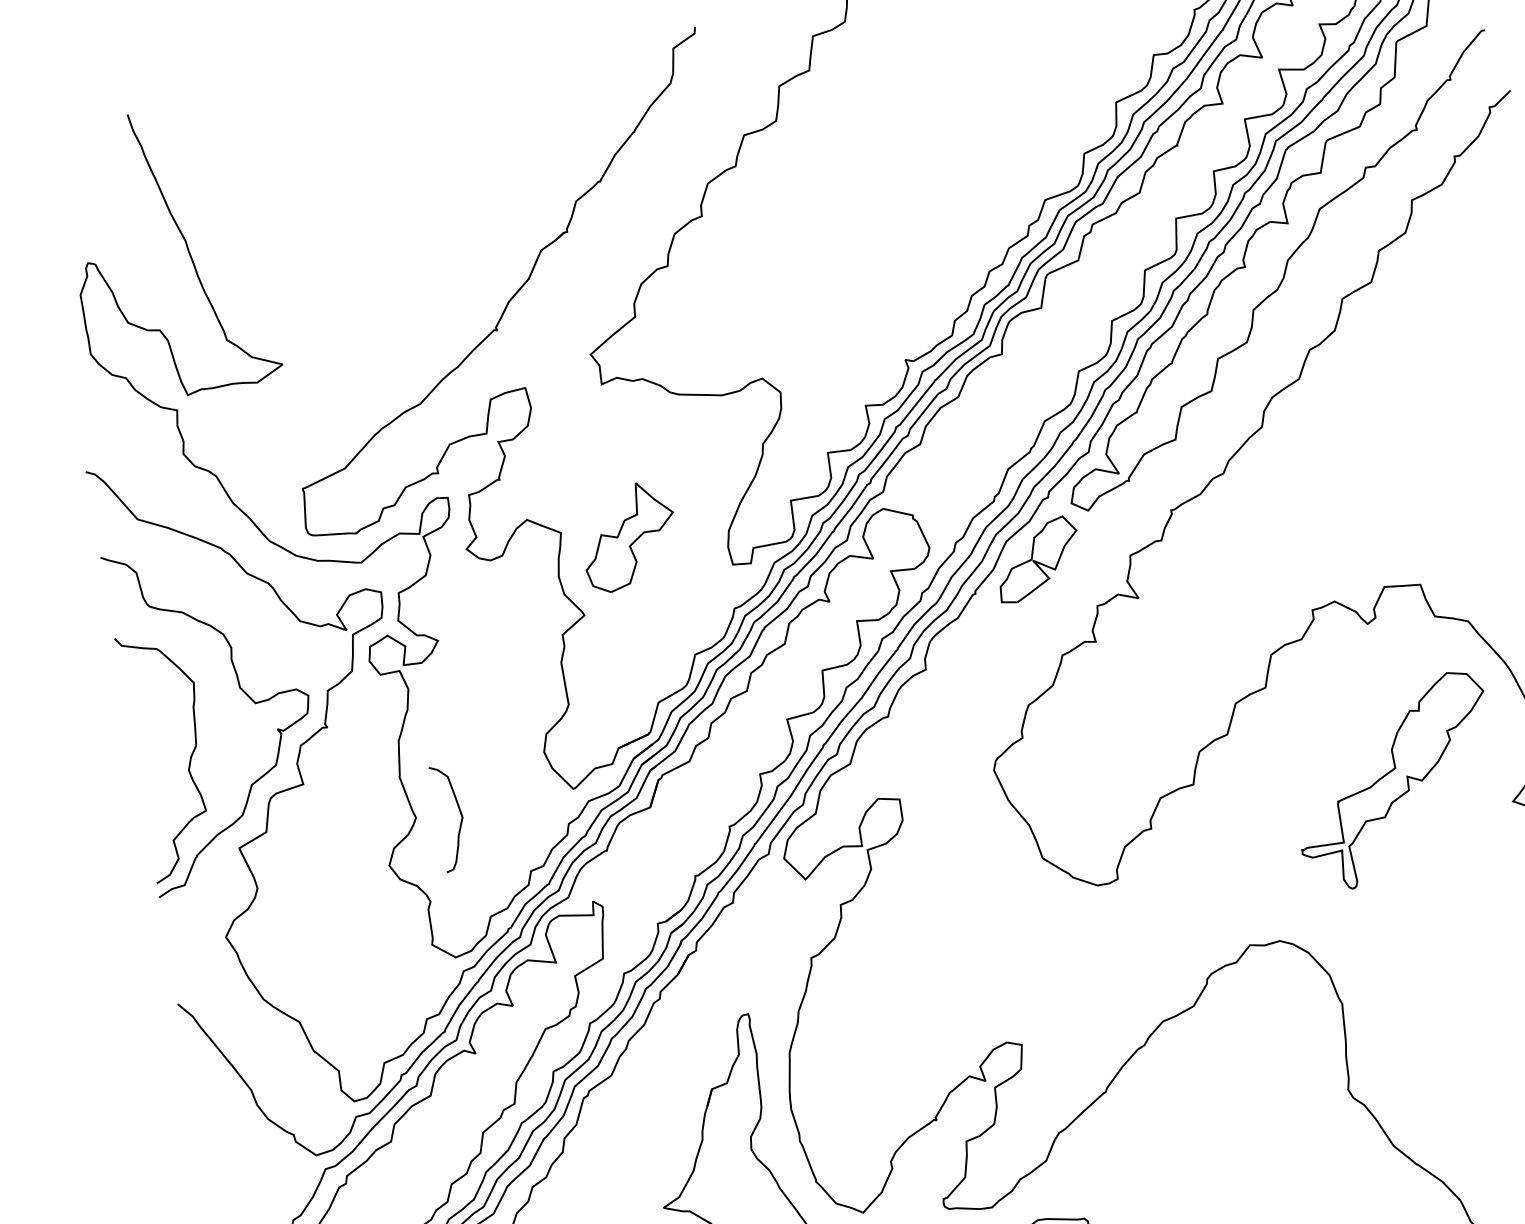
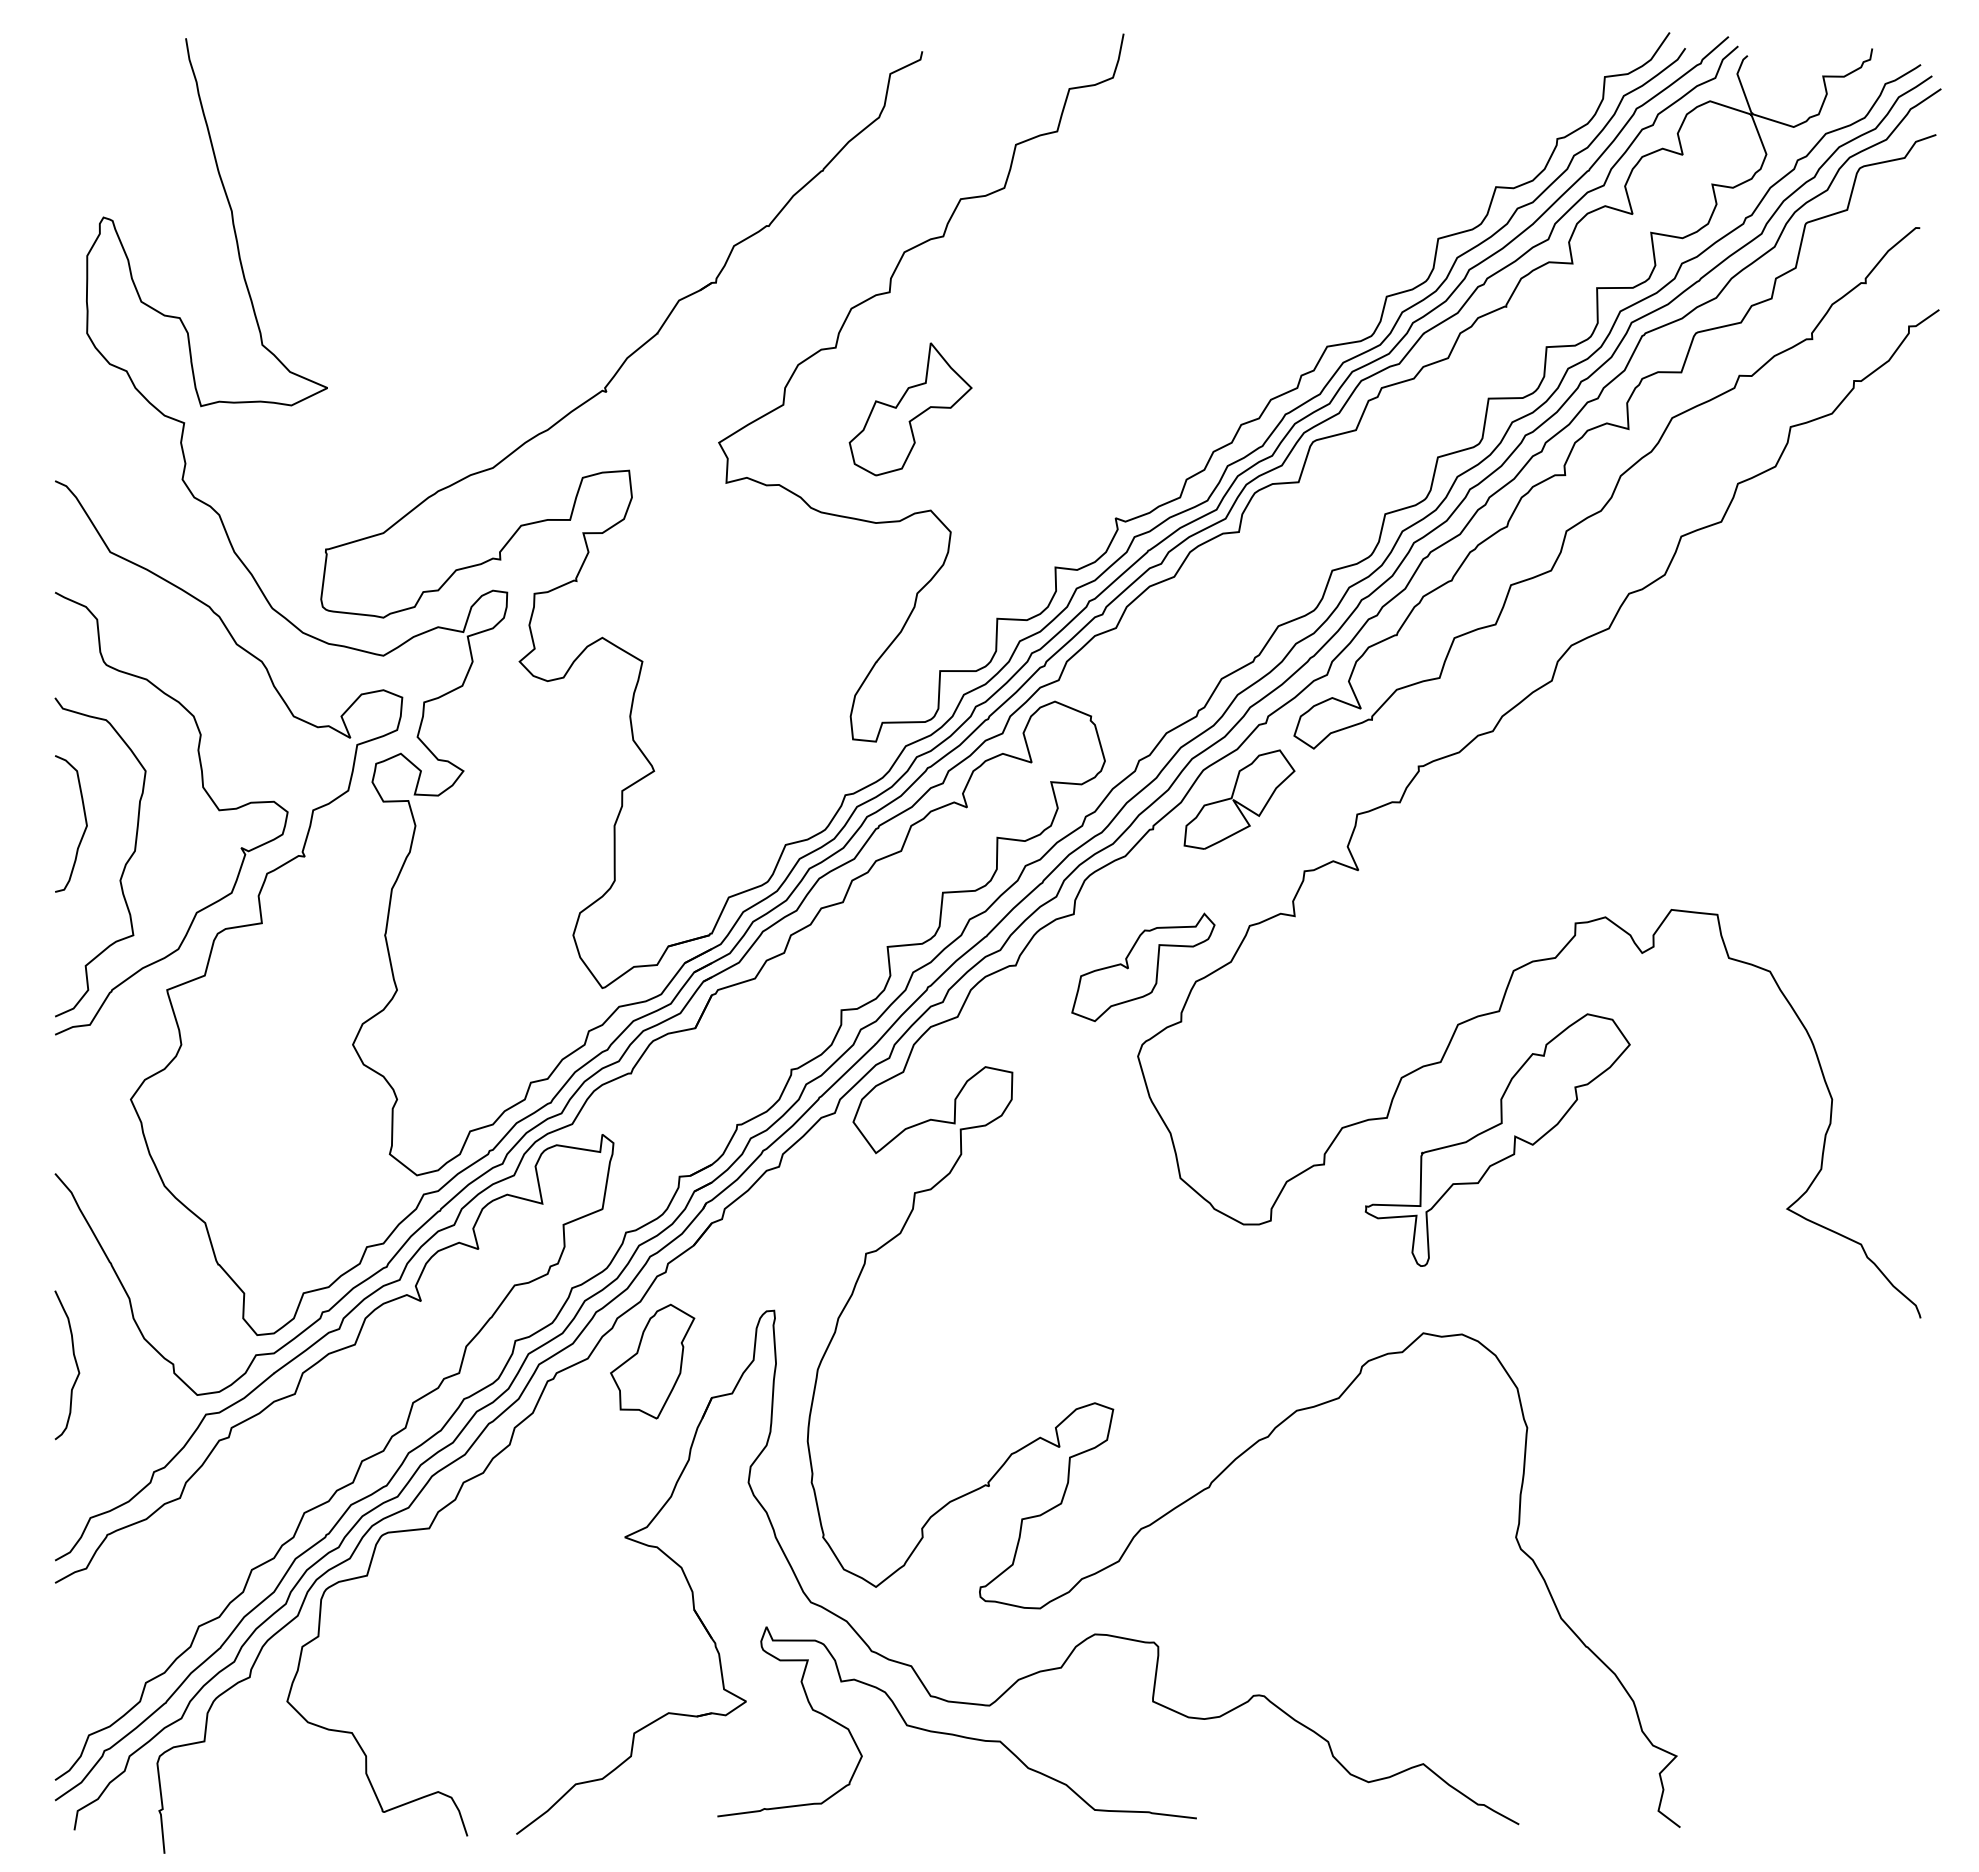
part: (628, 536) -> (910, 409), moved
part: (986, 701) -> (1143, 967), added
part: (1394, 781) -> (1497, 1139), moved
curve: (459, 812) -> (84, 818), moved
part: (661, 1069) -> (652, 1361), added
curve: (218, 1148) -> (75, 1364), added

